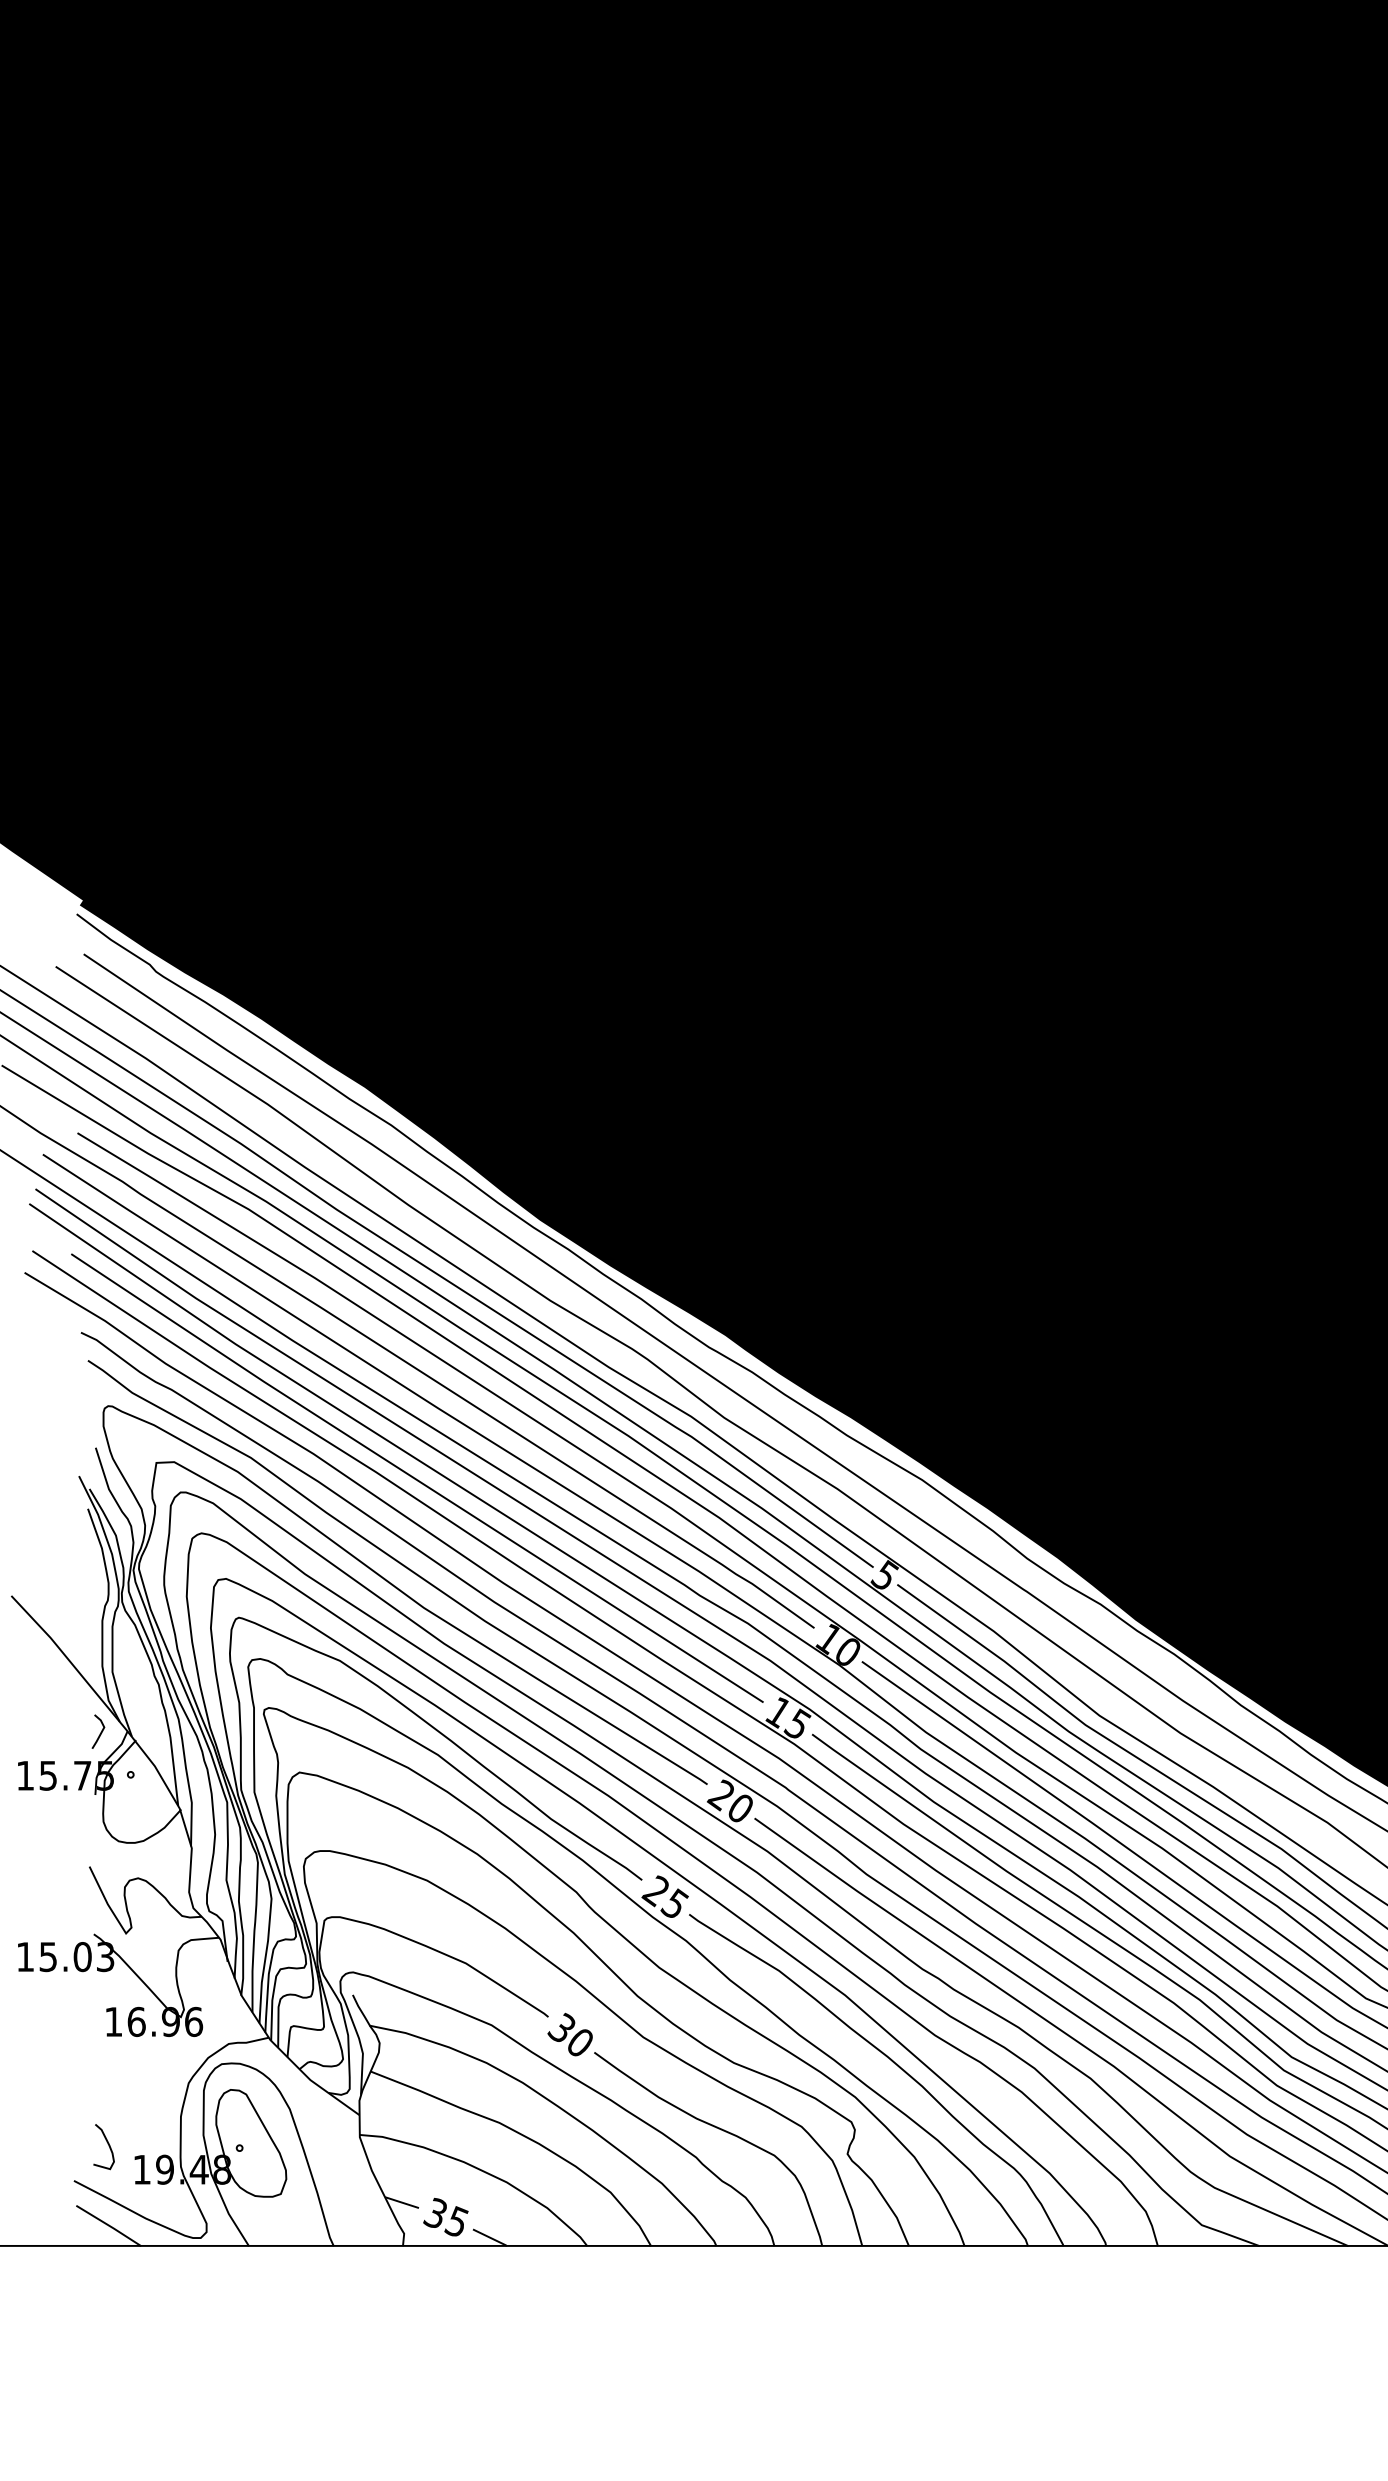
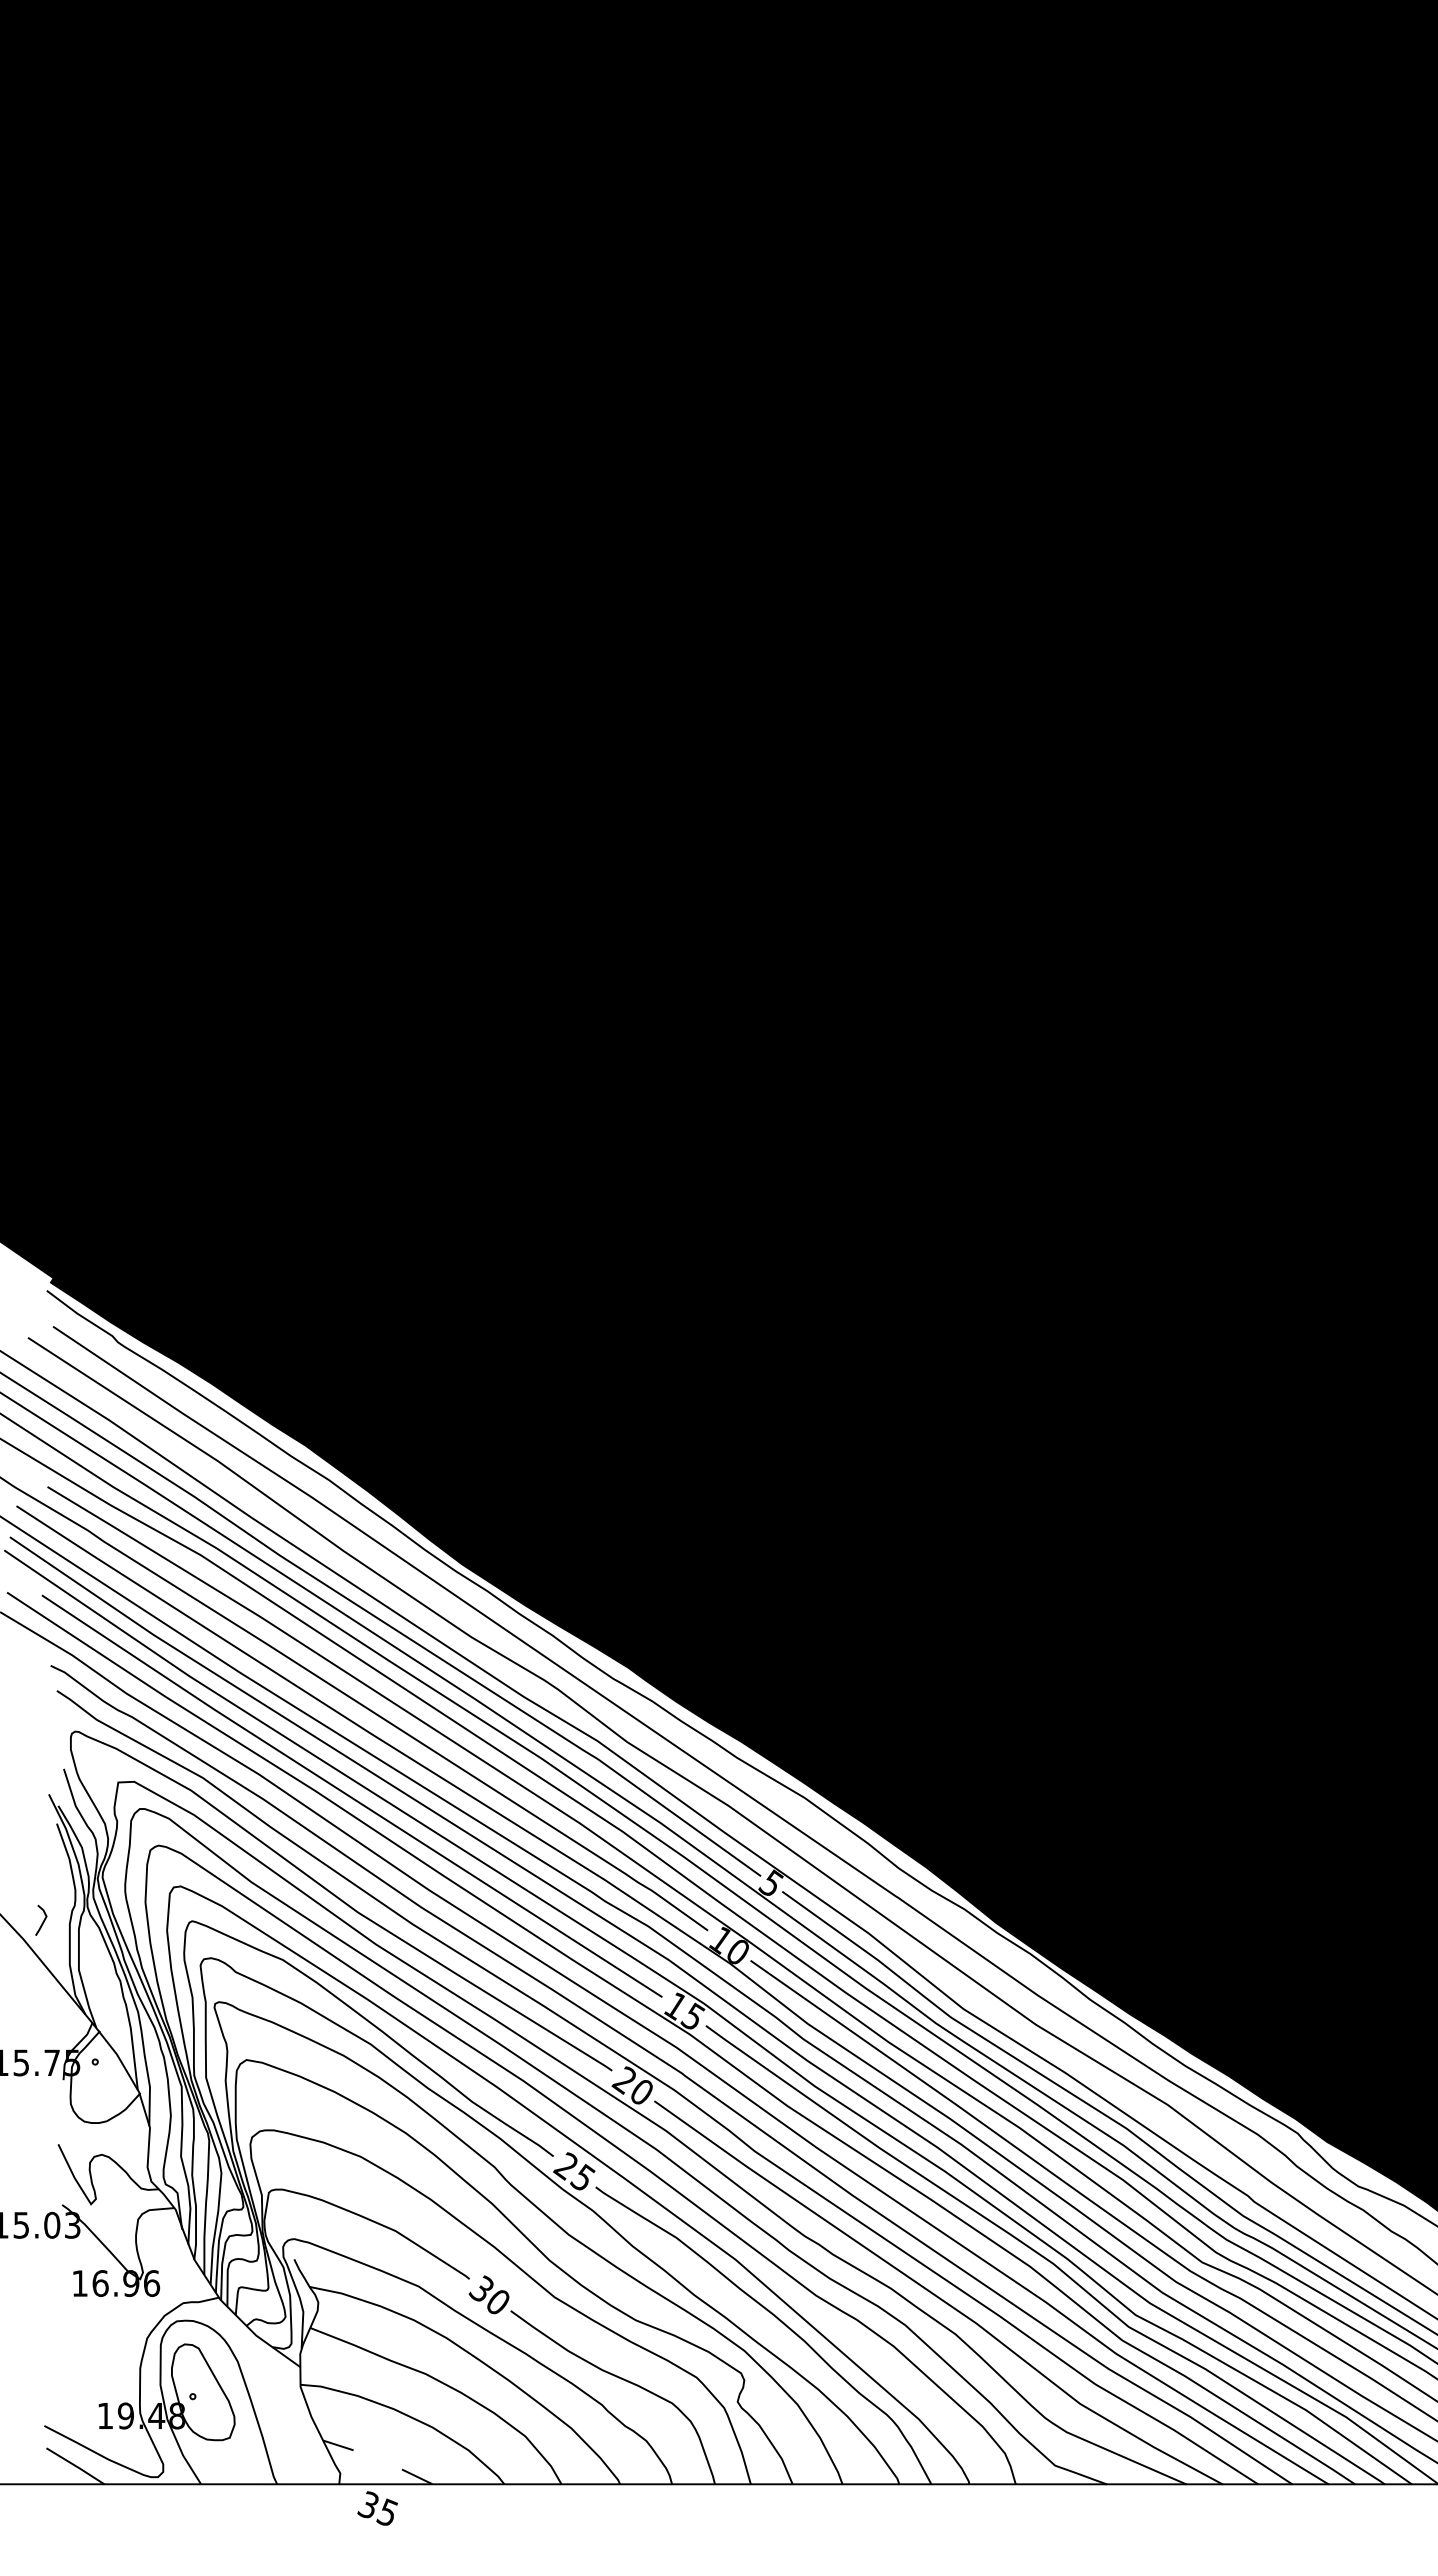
line: (100, 1730) -> (43, 1919), moved
curve: (107, 2144) -> (74, 2393), removed
text: (445, 2217) -> (377, 2508), moved

